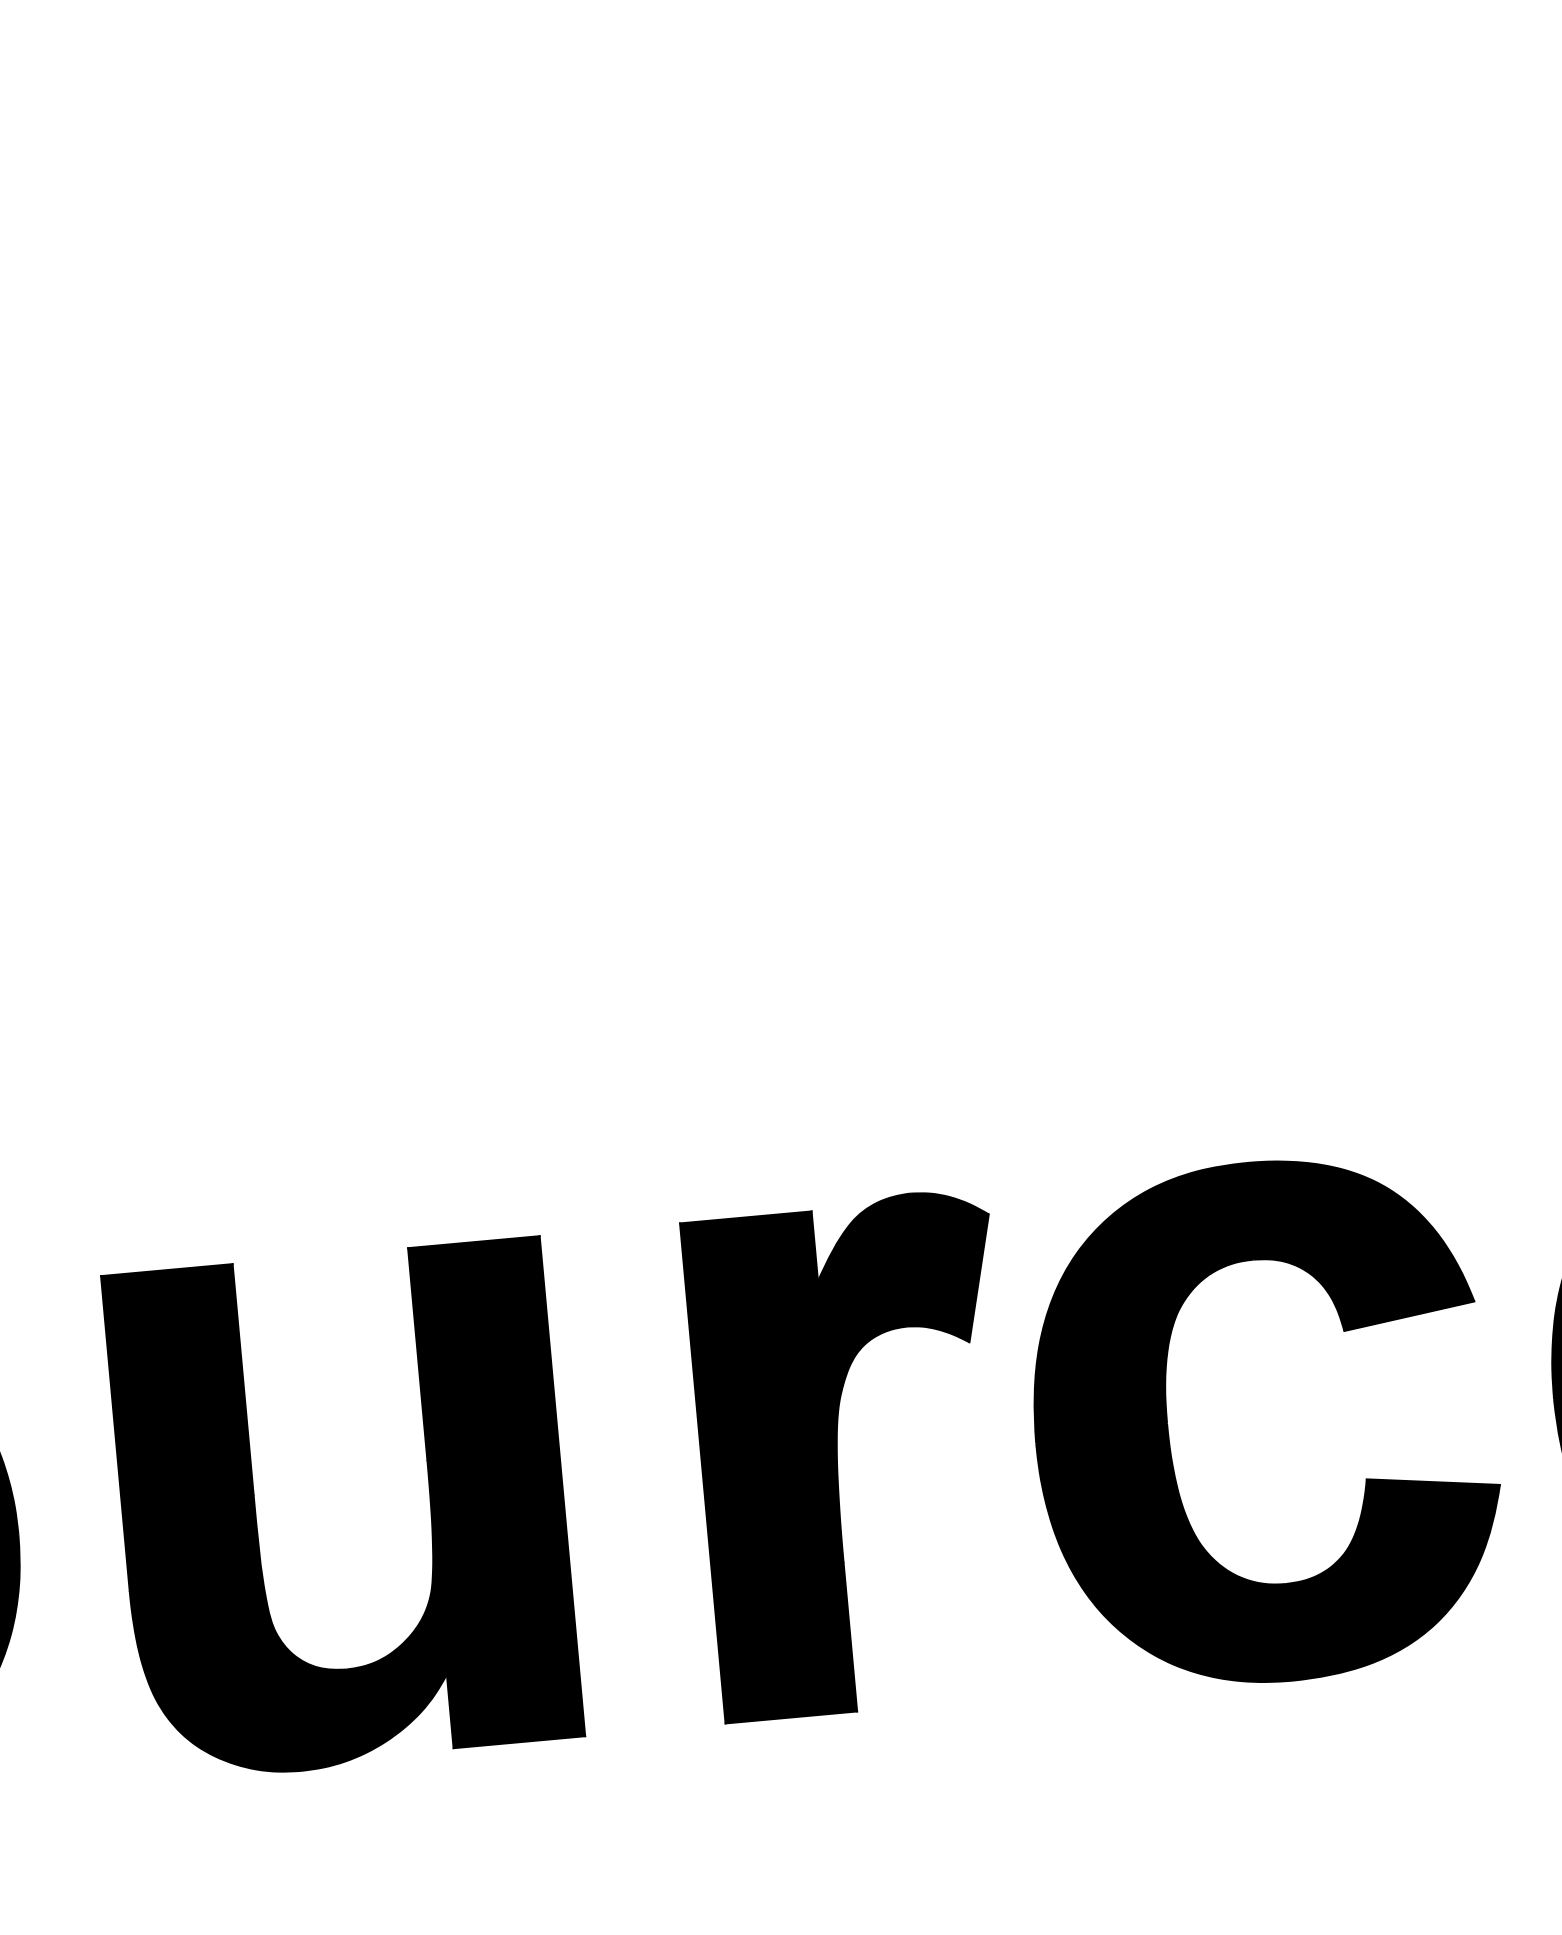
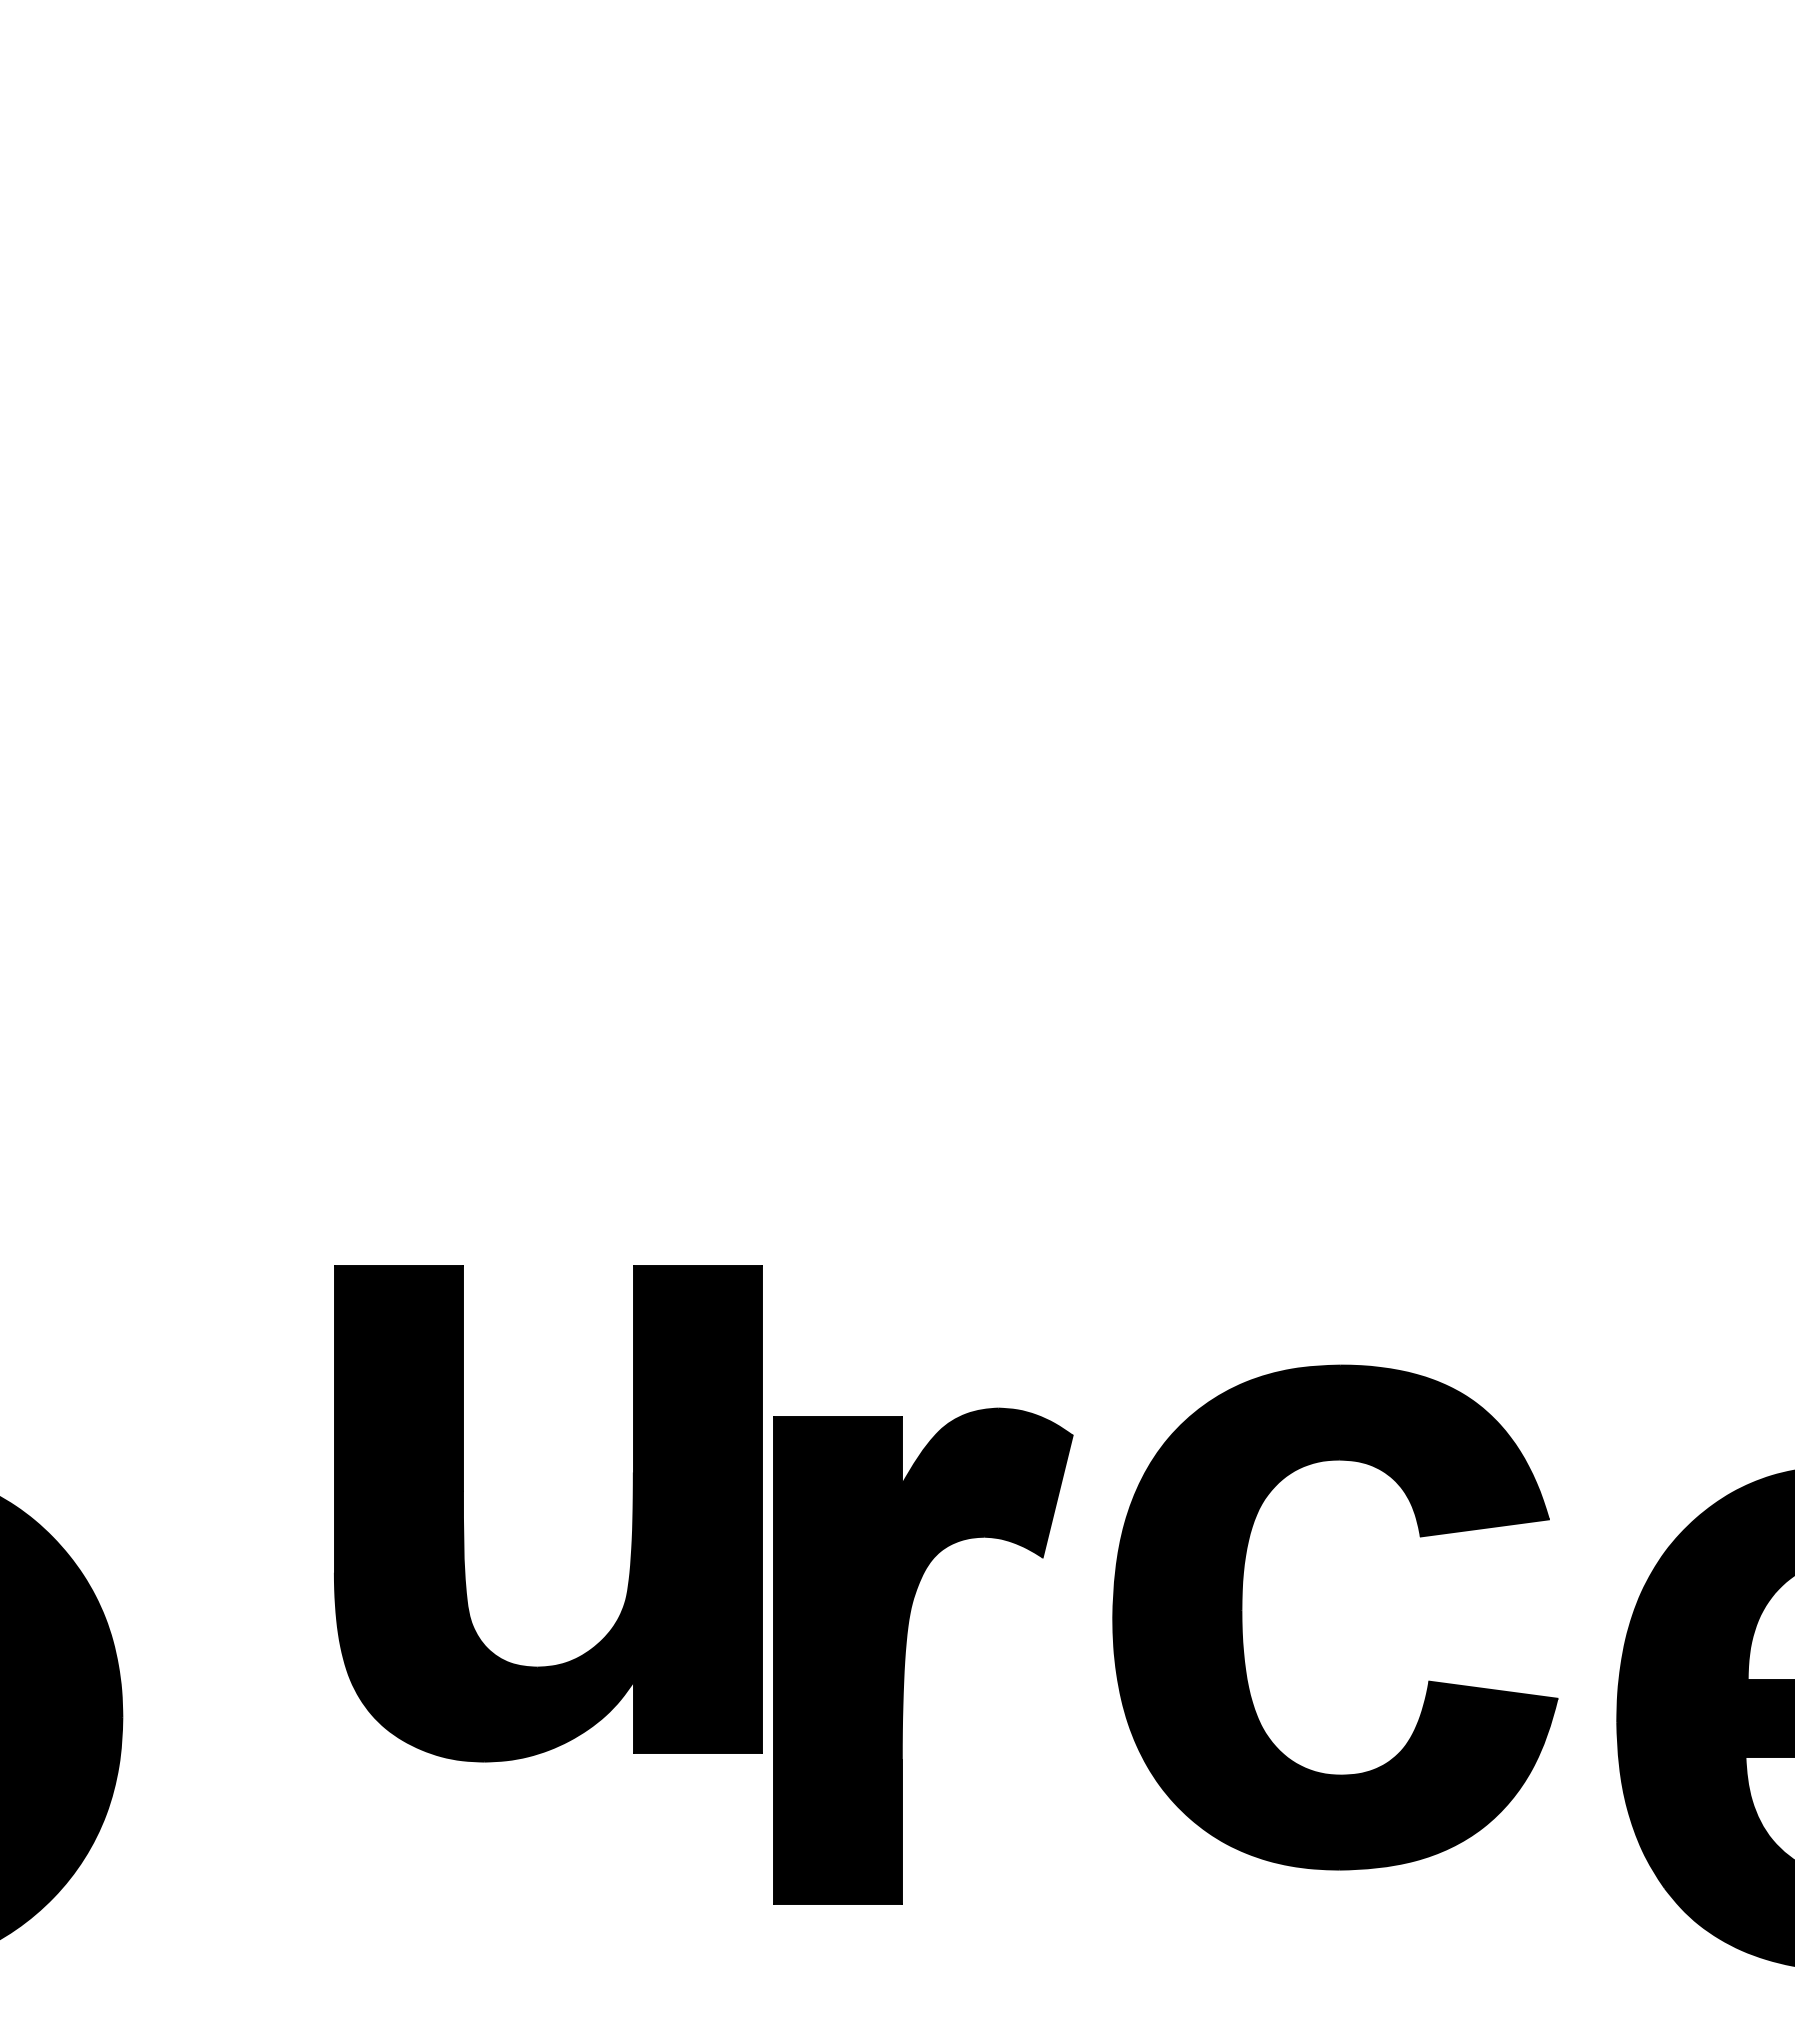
part: (1168, 1430) -> (1242, 1617), moved
part: (837, 1455) -> (905, 1655), moved
part: (429, 1502) -> (632, 1513), moved

